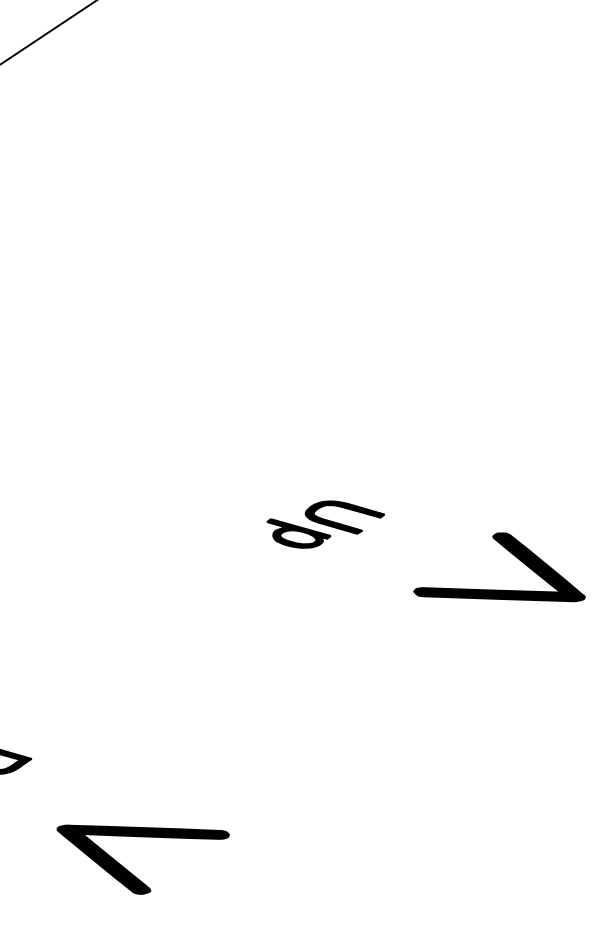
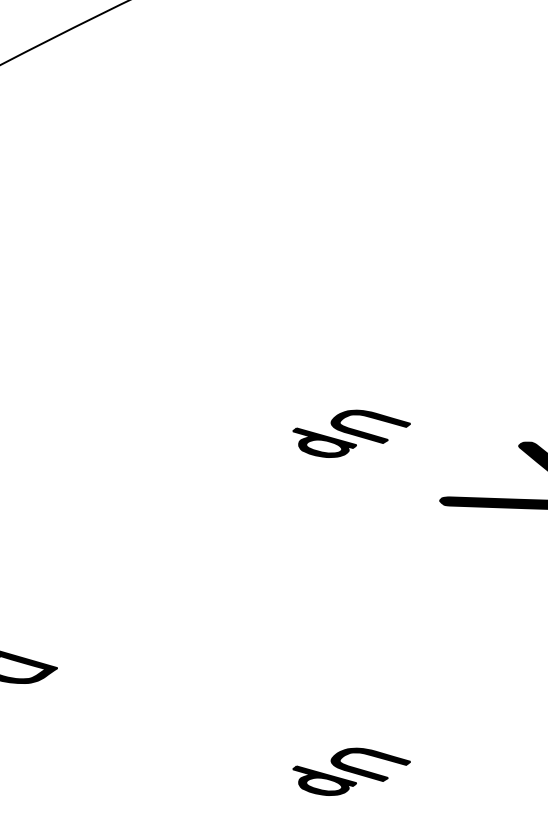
part: (325, 862) -> (351, 771), added
part: (131, 872) -> (157, 781), removed

